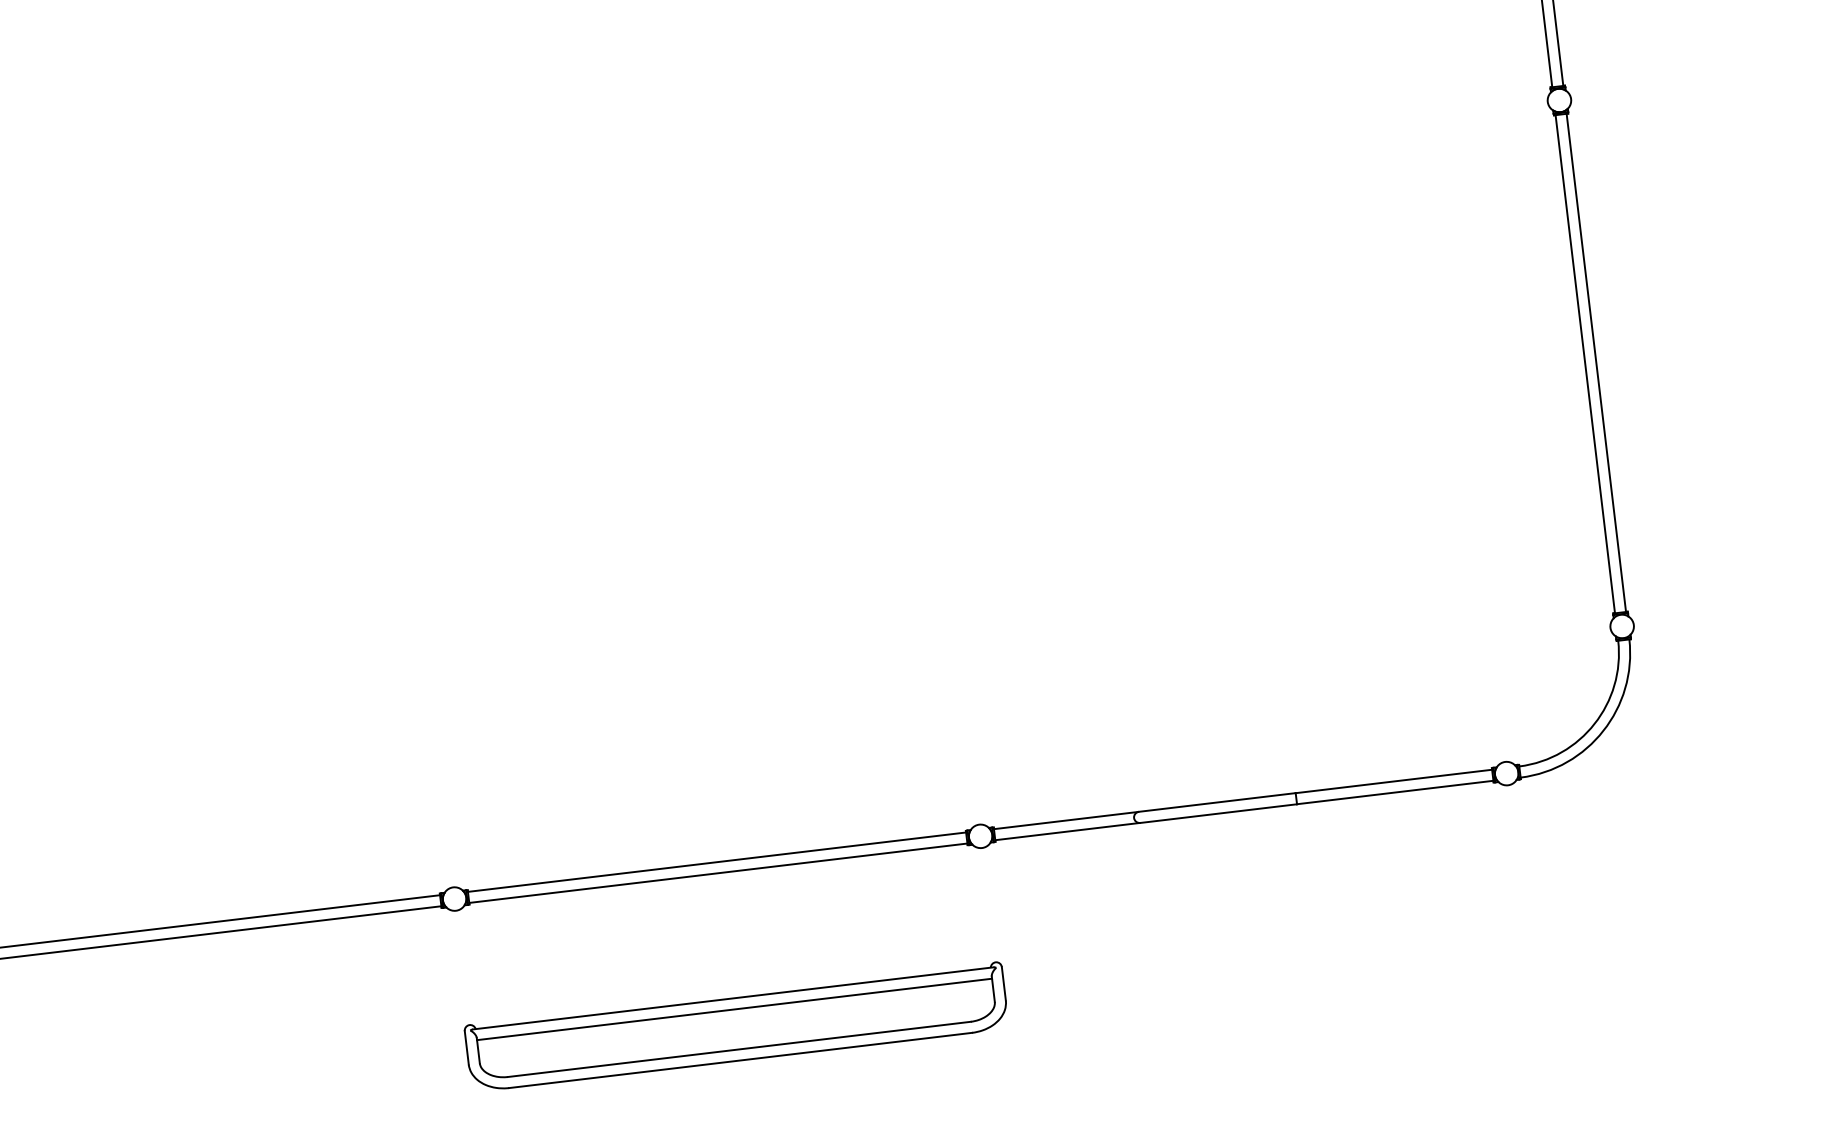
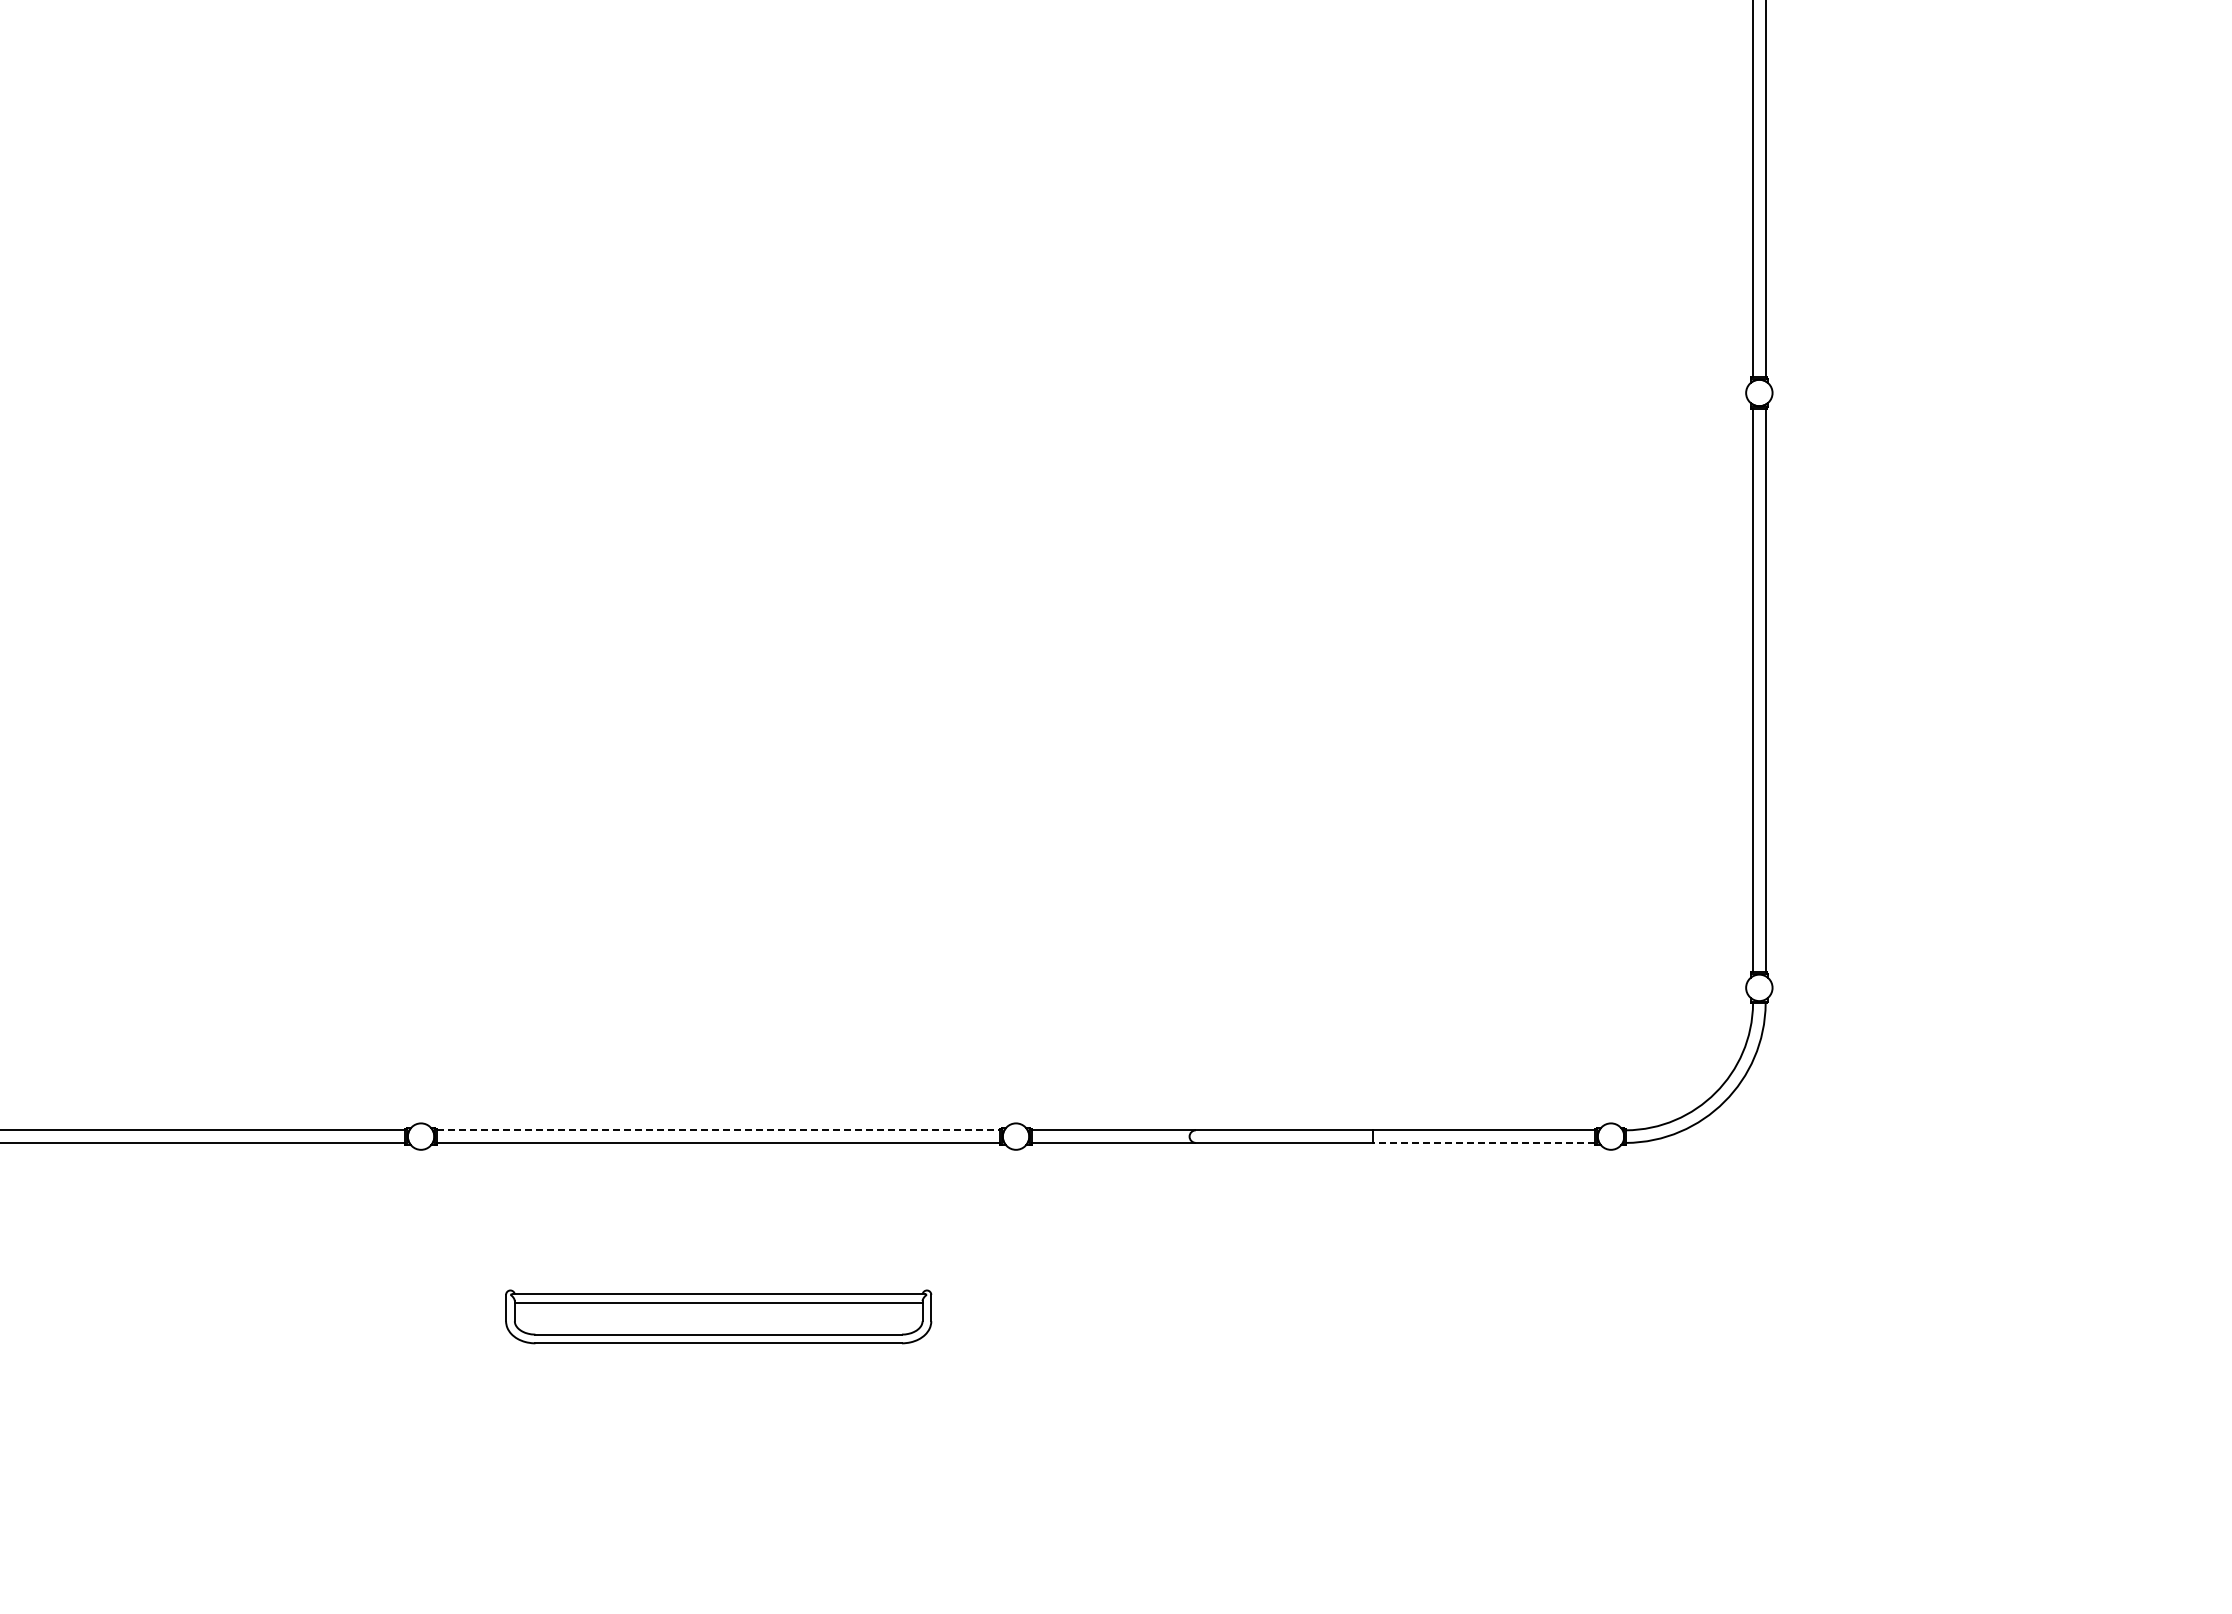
line: (1394, 792) -> (1483, 1142), solid -> dashed
line: (716, 862) -> (718, 1130), solid -> dashed
part: (736, 1026) -> (718, 1316), size x0.7

